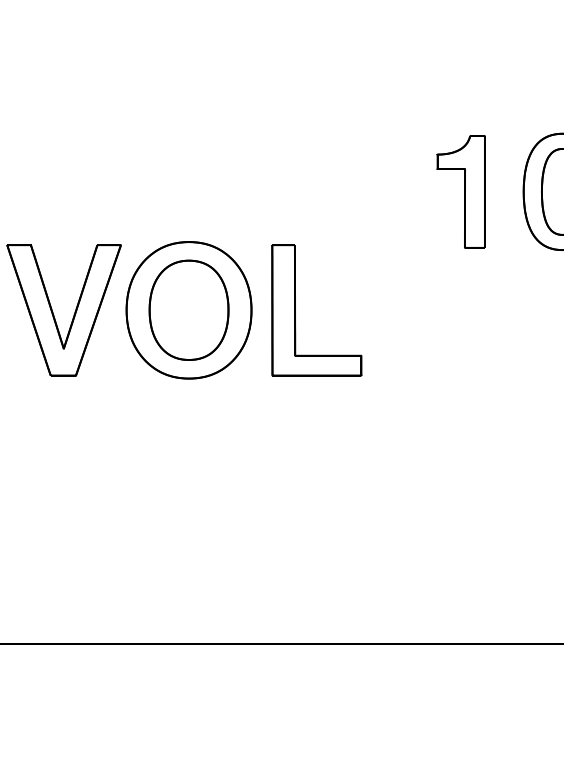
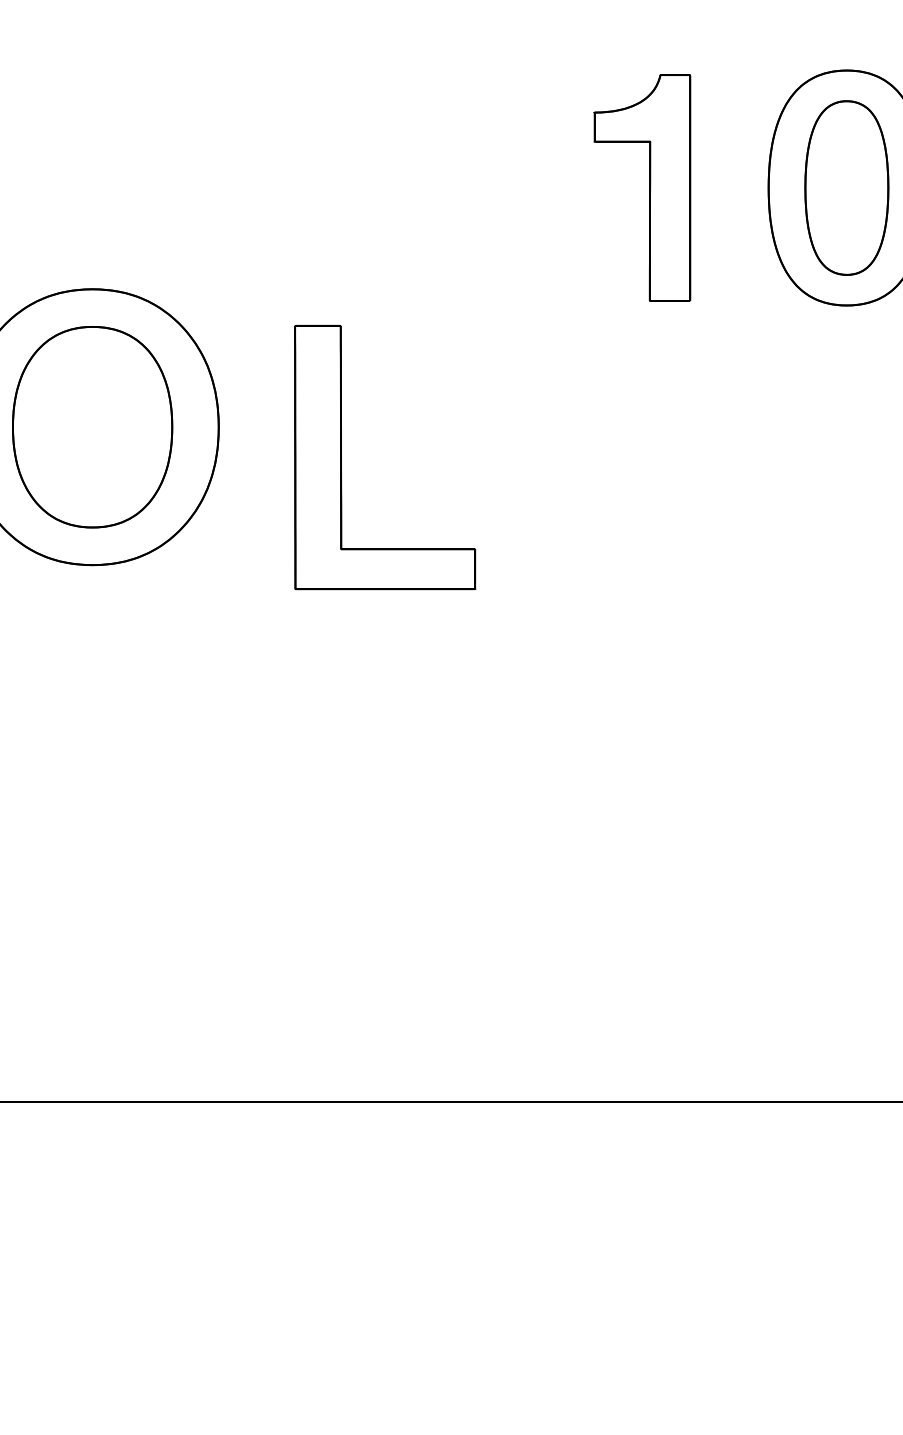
part: (295, 310) -> (341, 457), moved

